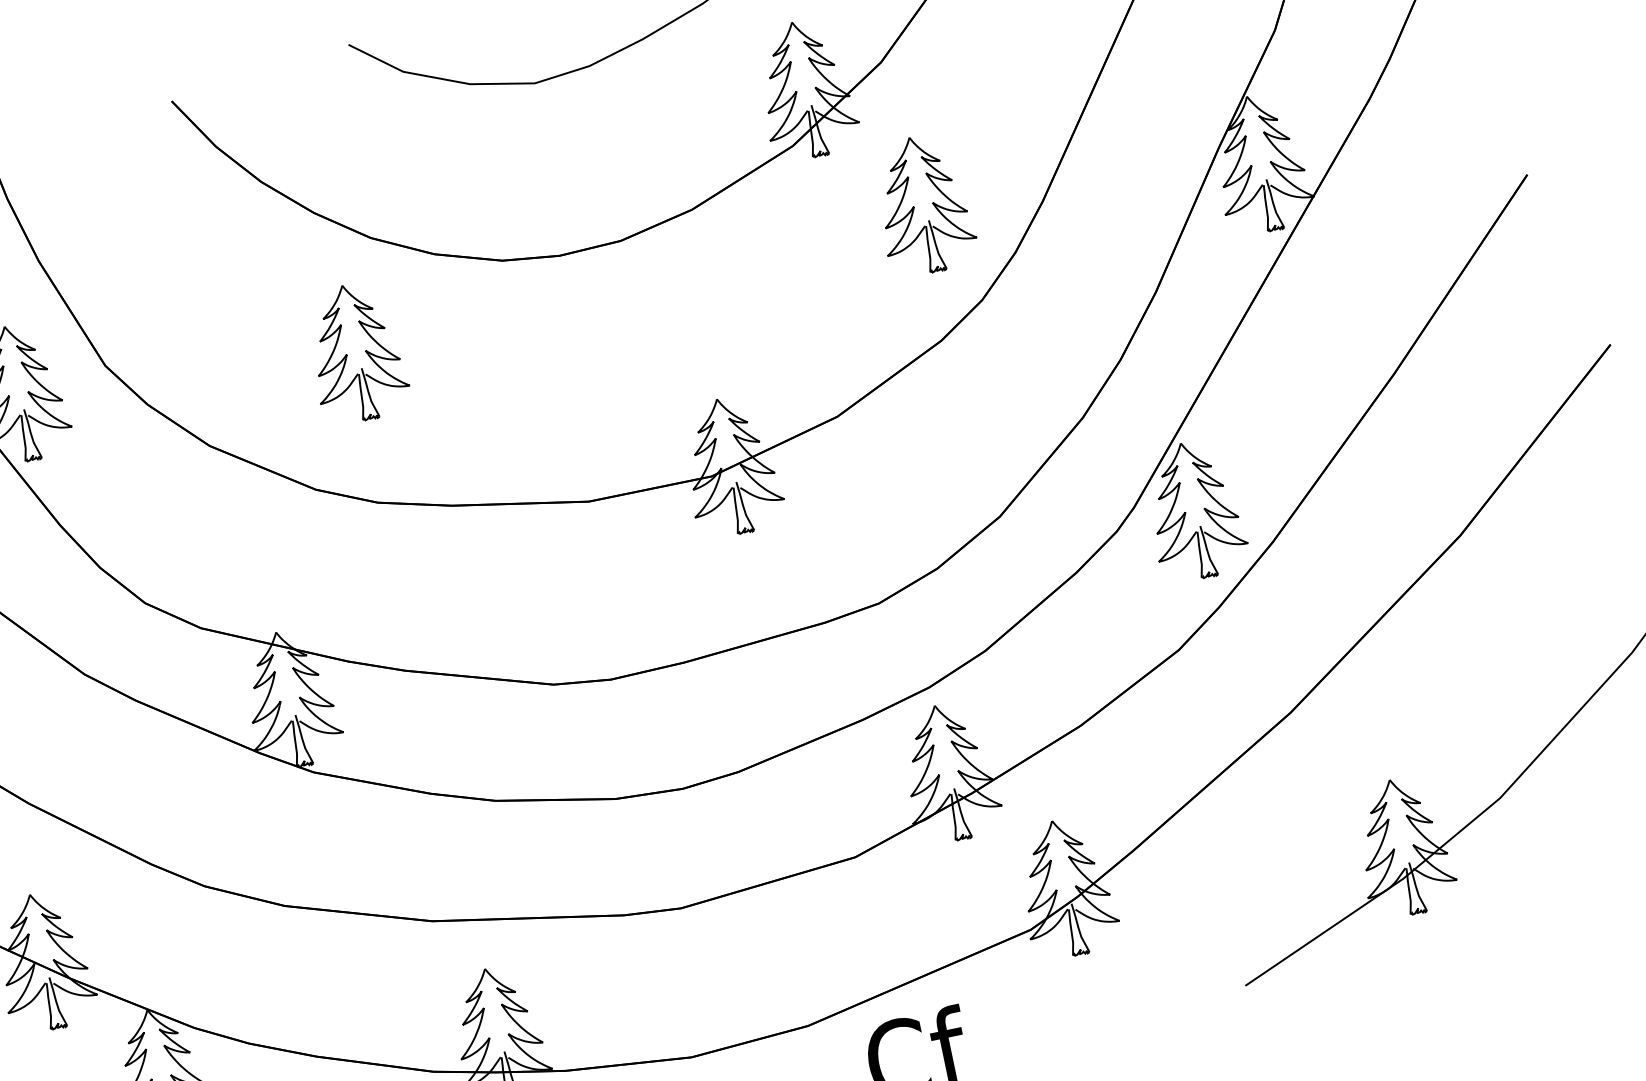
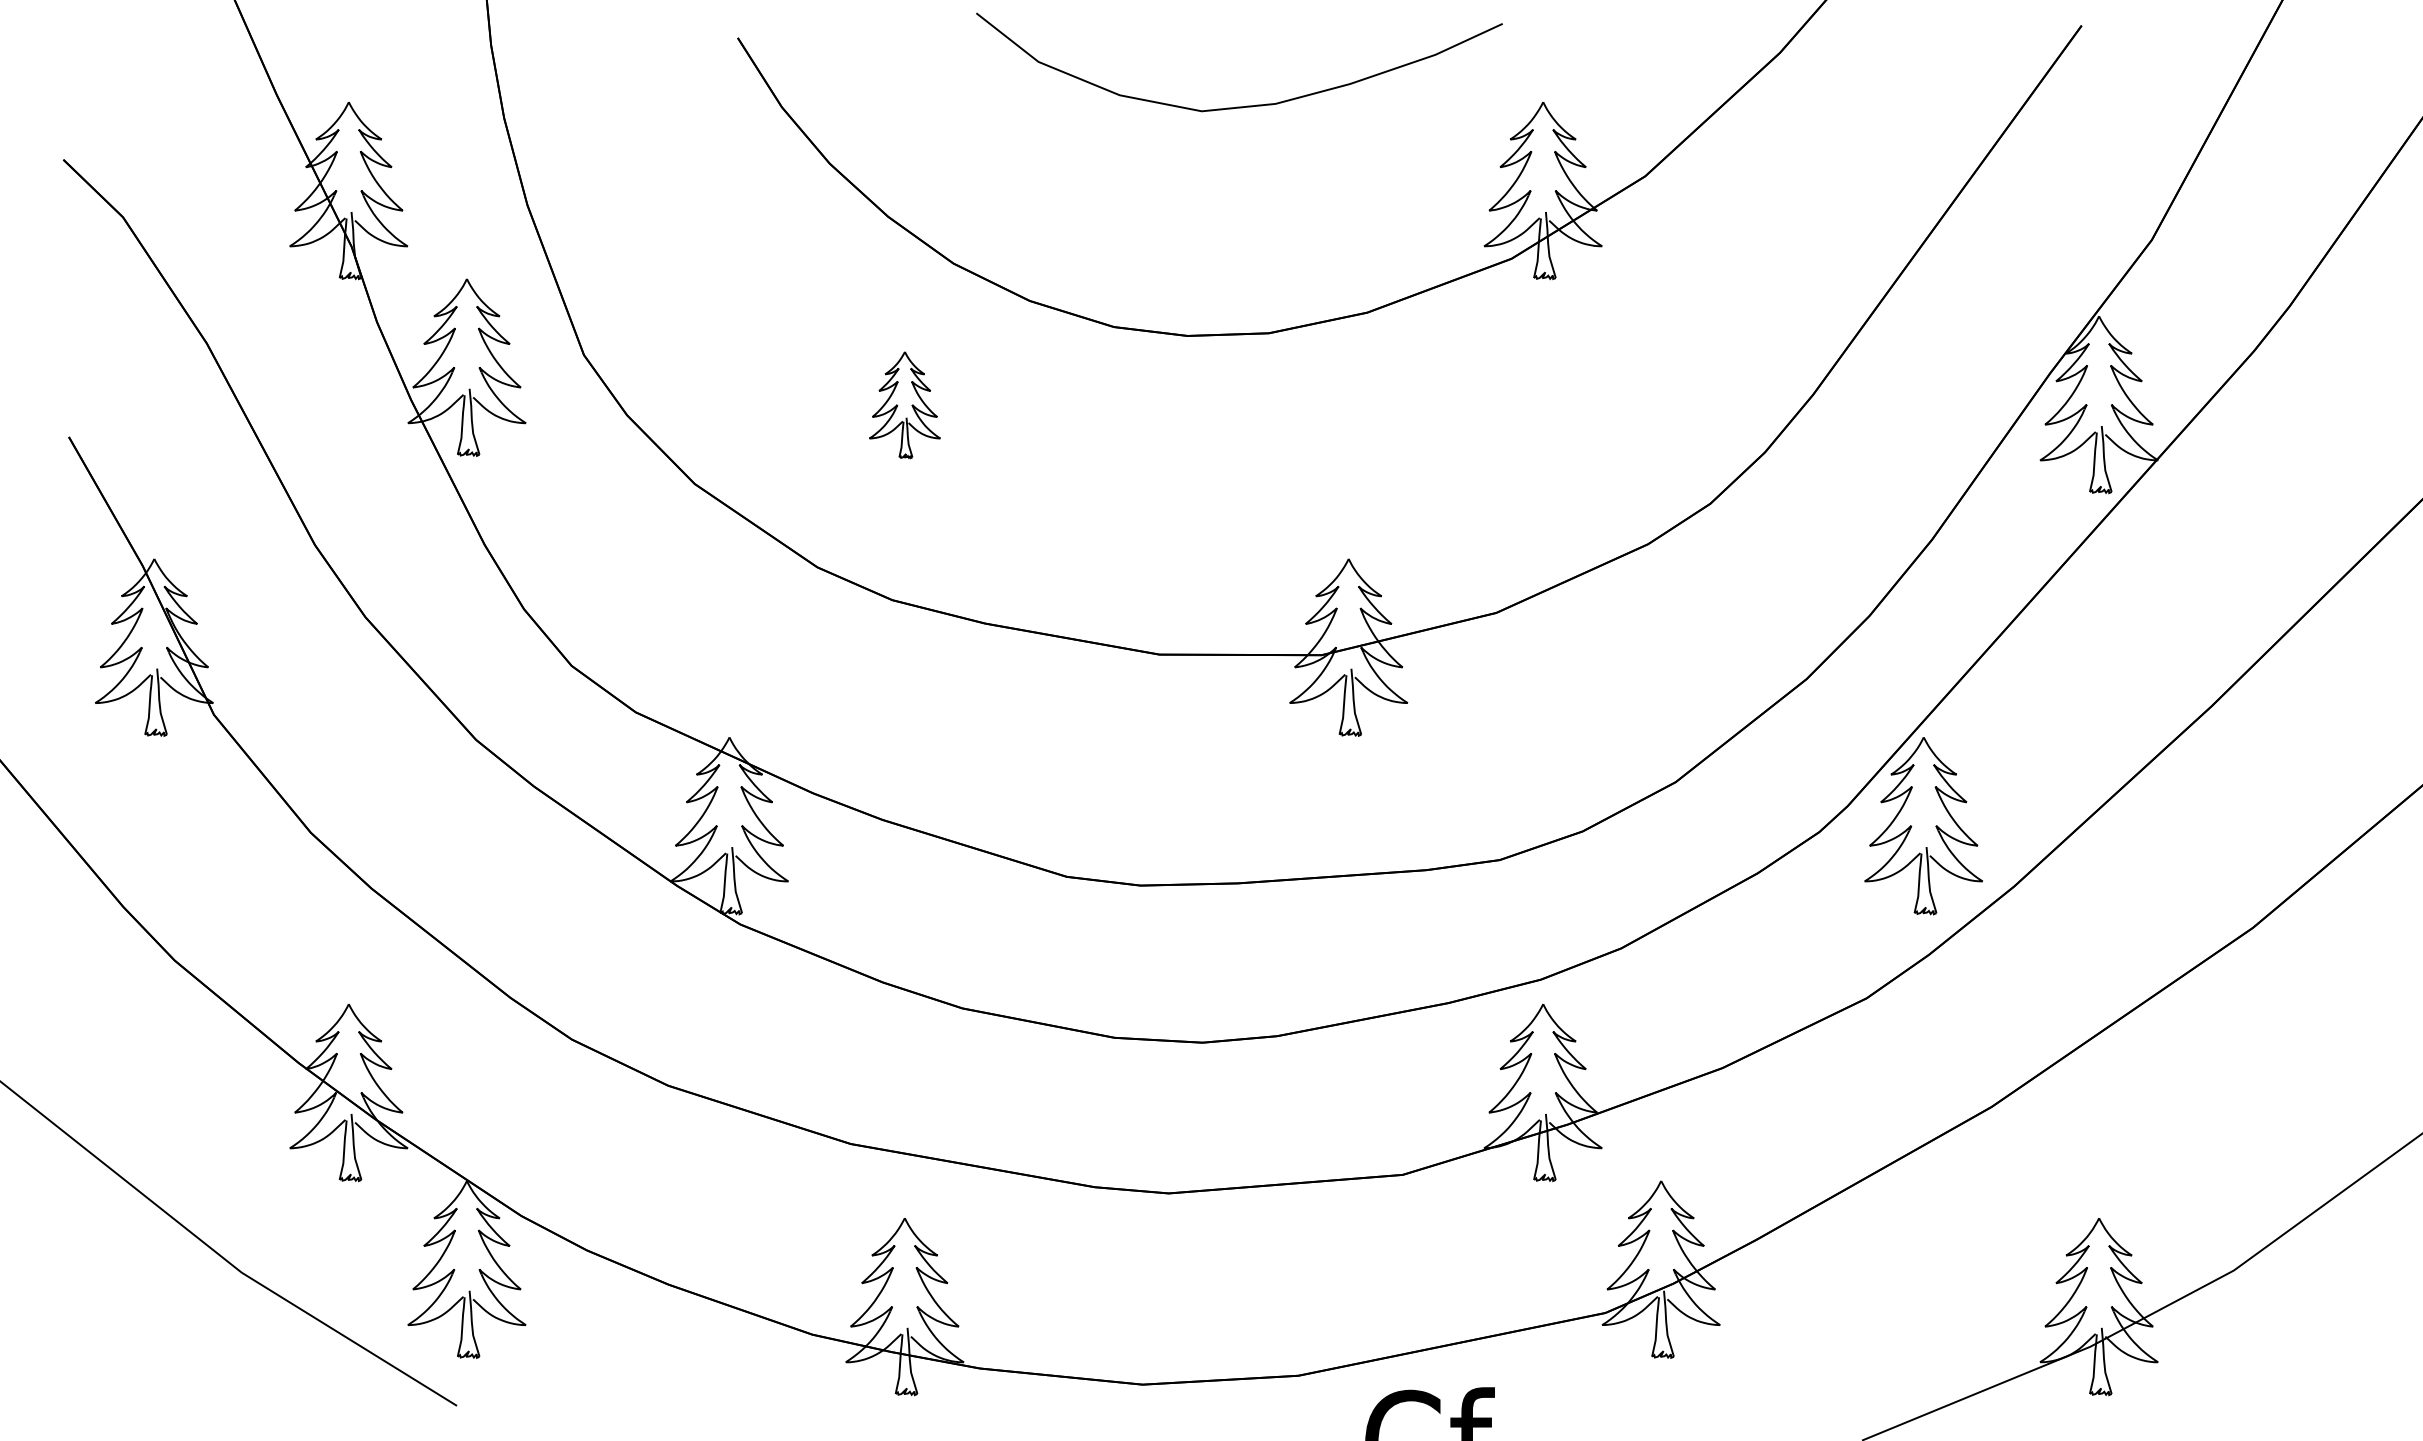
part: (914, 206) -> (1649, 367), removed
part: (356, 353) -> (904, 405), size x0.6

